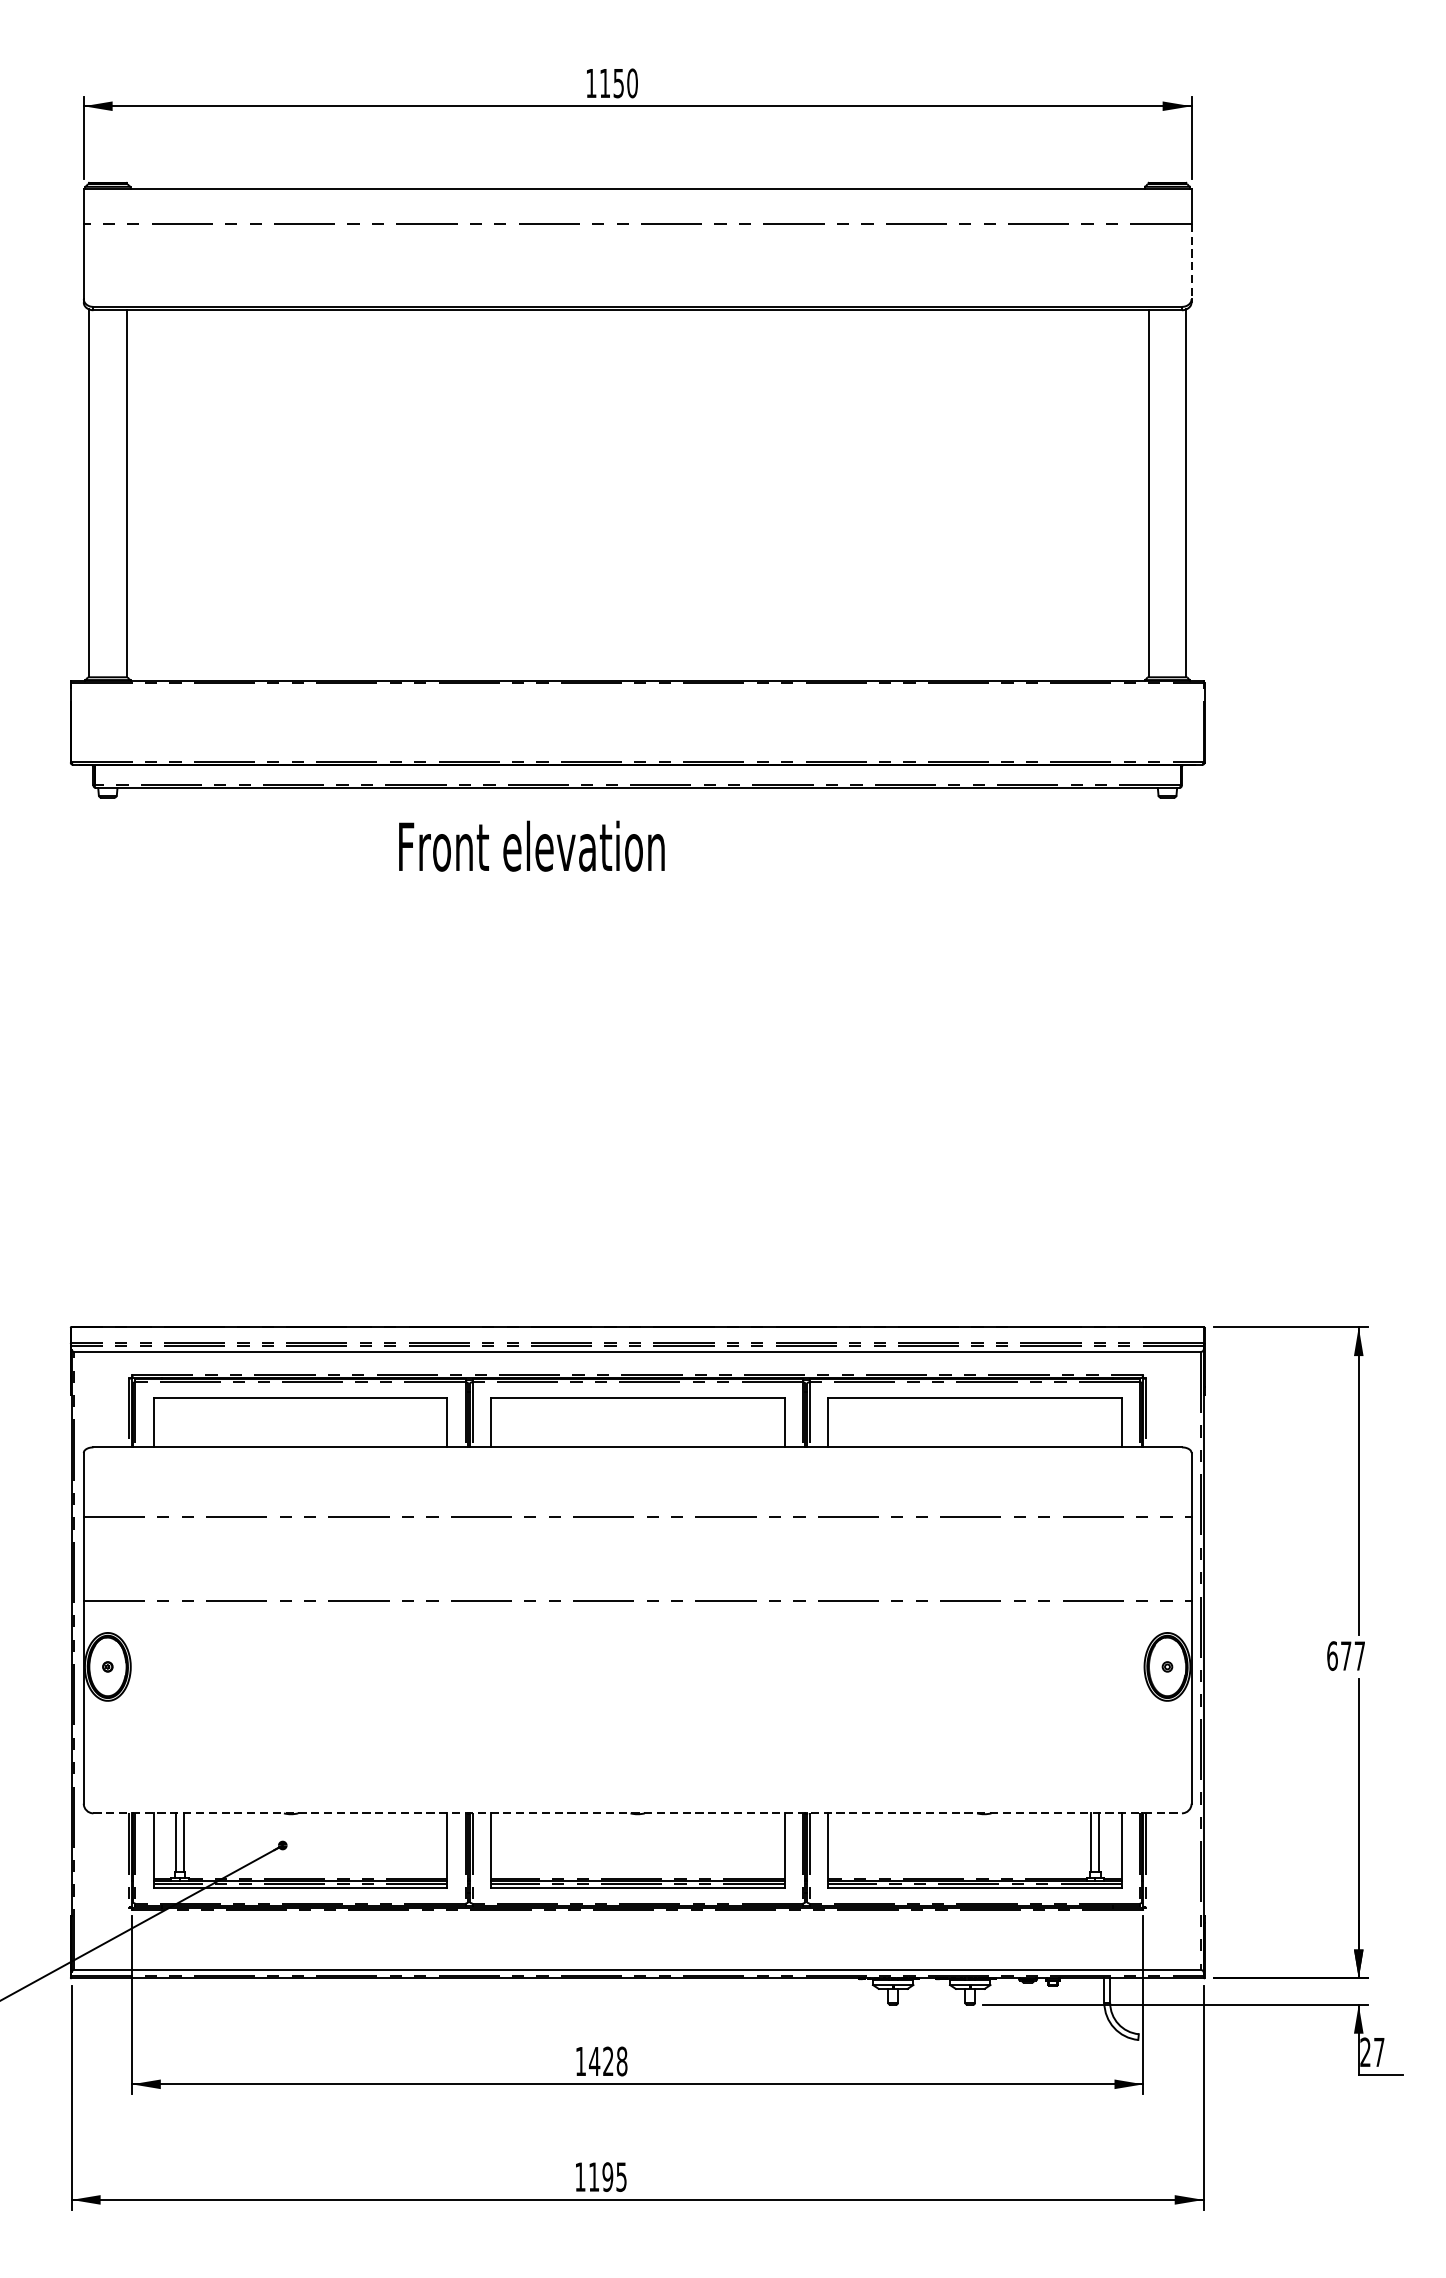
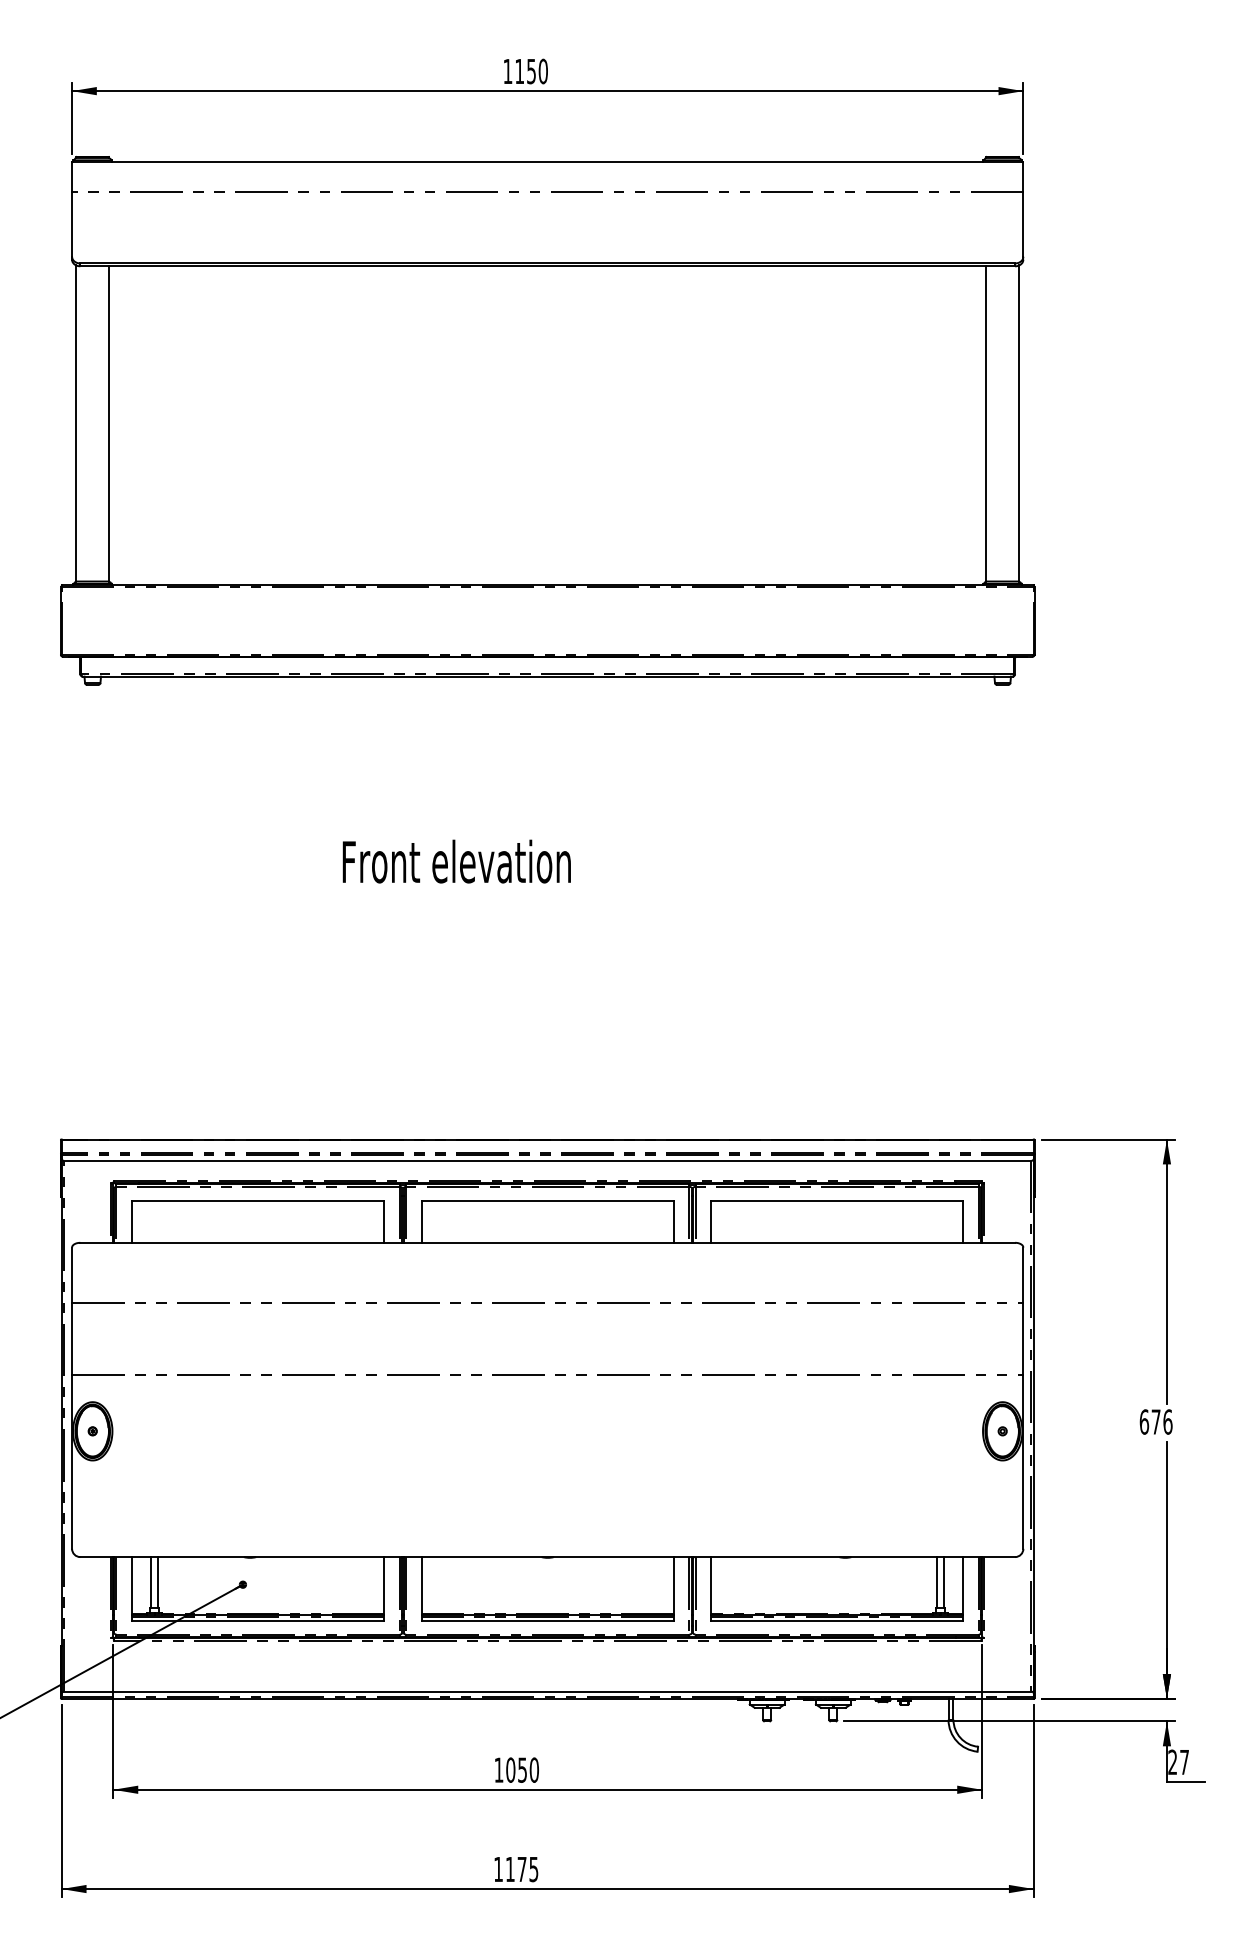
line: (1191, 261) -> (1023, 224), dashed -> solid
text: (531, 846) -> (456, 861), moved
text: (1359, 1655) -> (1167, 1421), 677 -> 676
line: (638, 1813) -> (548, 1557), dashed -> solid
text: (607, 2060) -> (521, 1769), 1428 -> 1050
text: (607, 2177) -> (521, 1869), 1195 -> 1175

